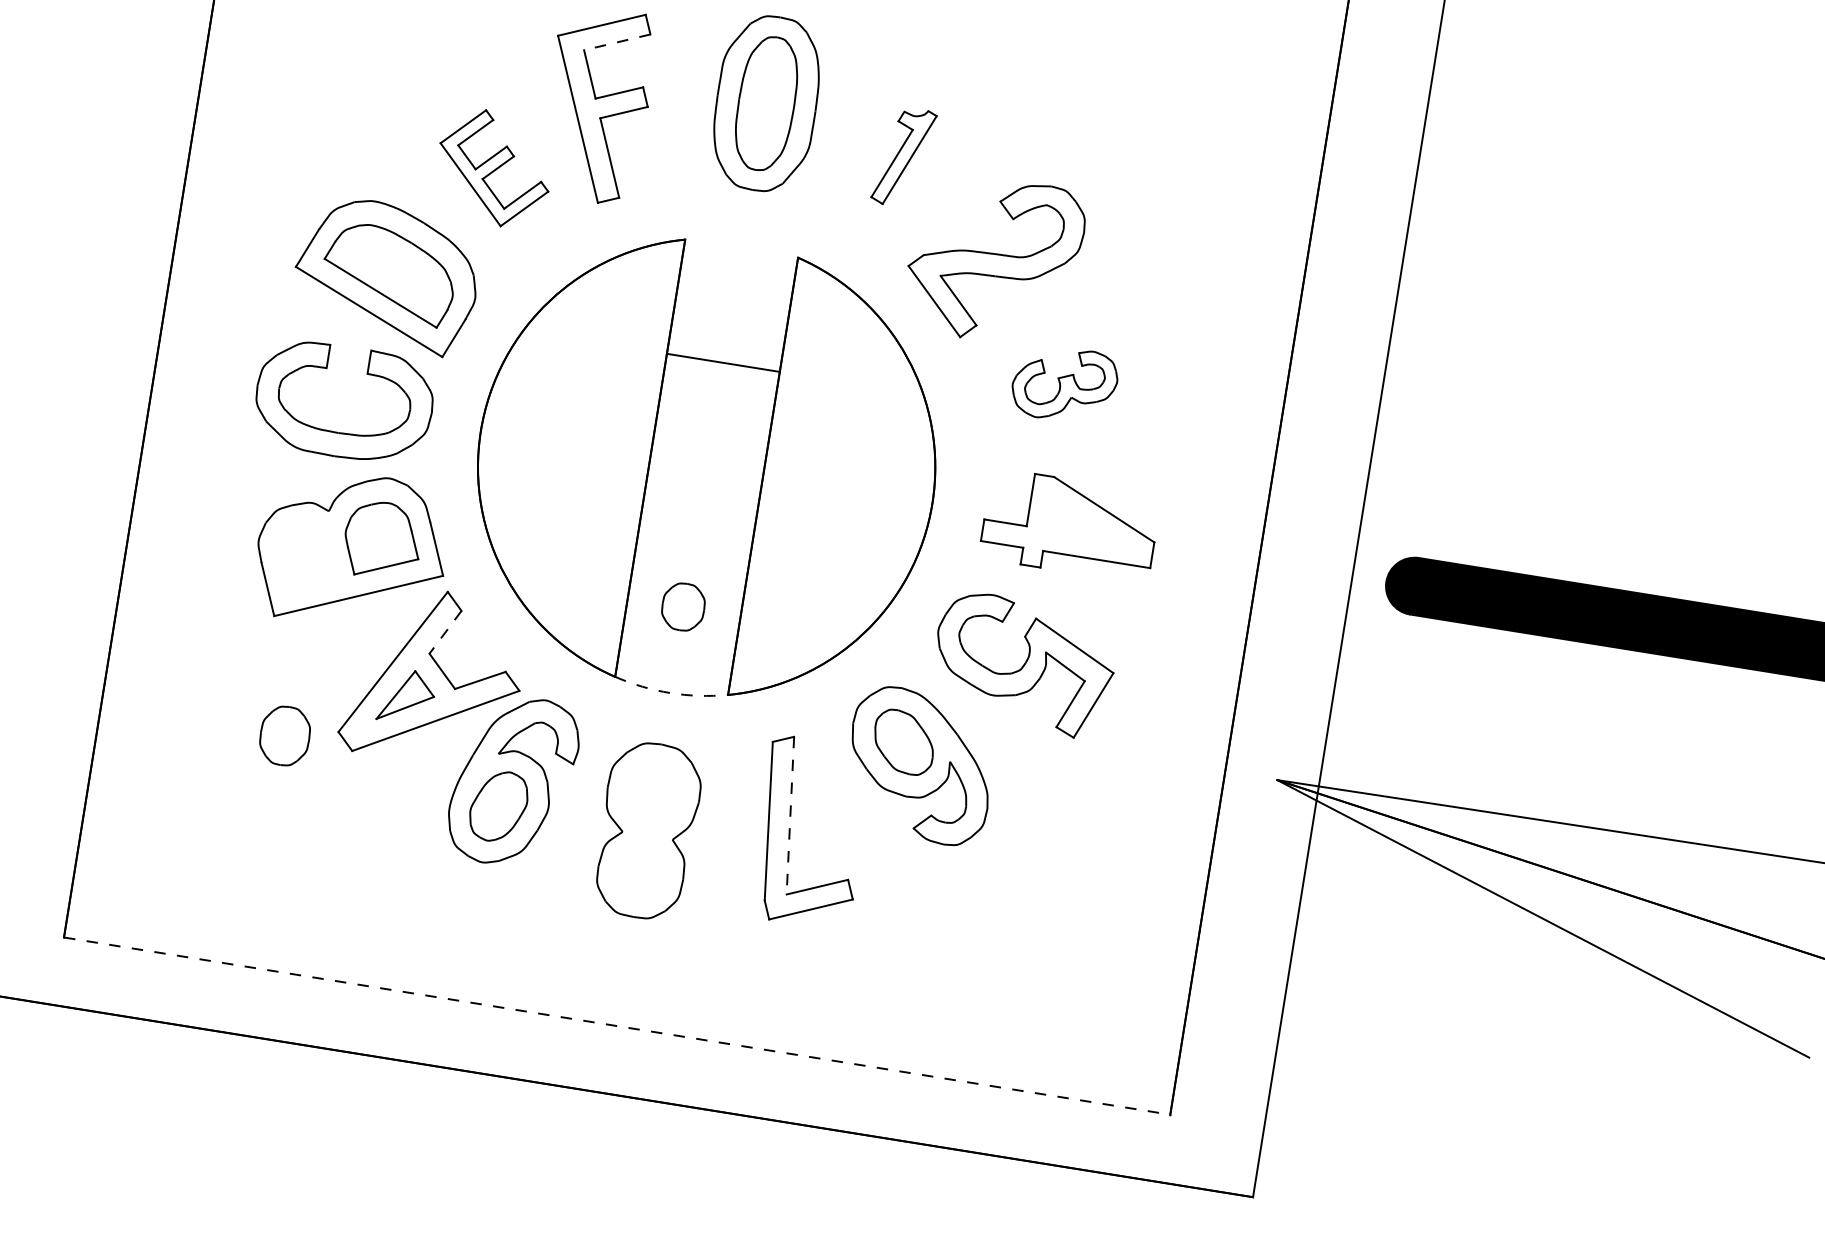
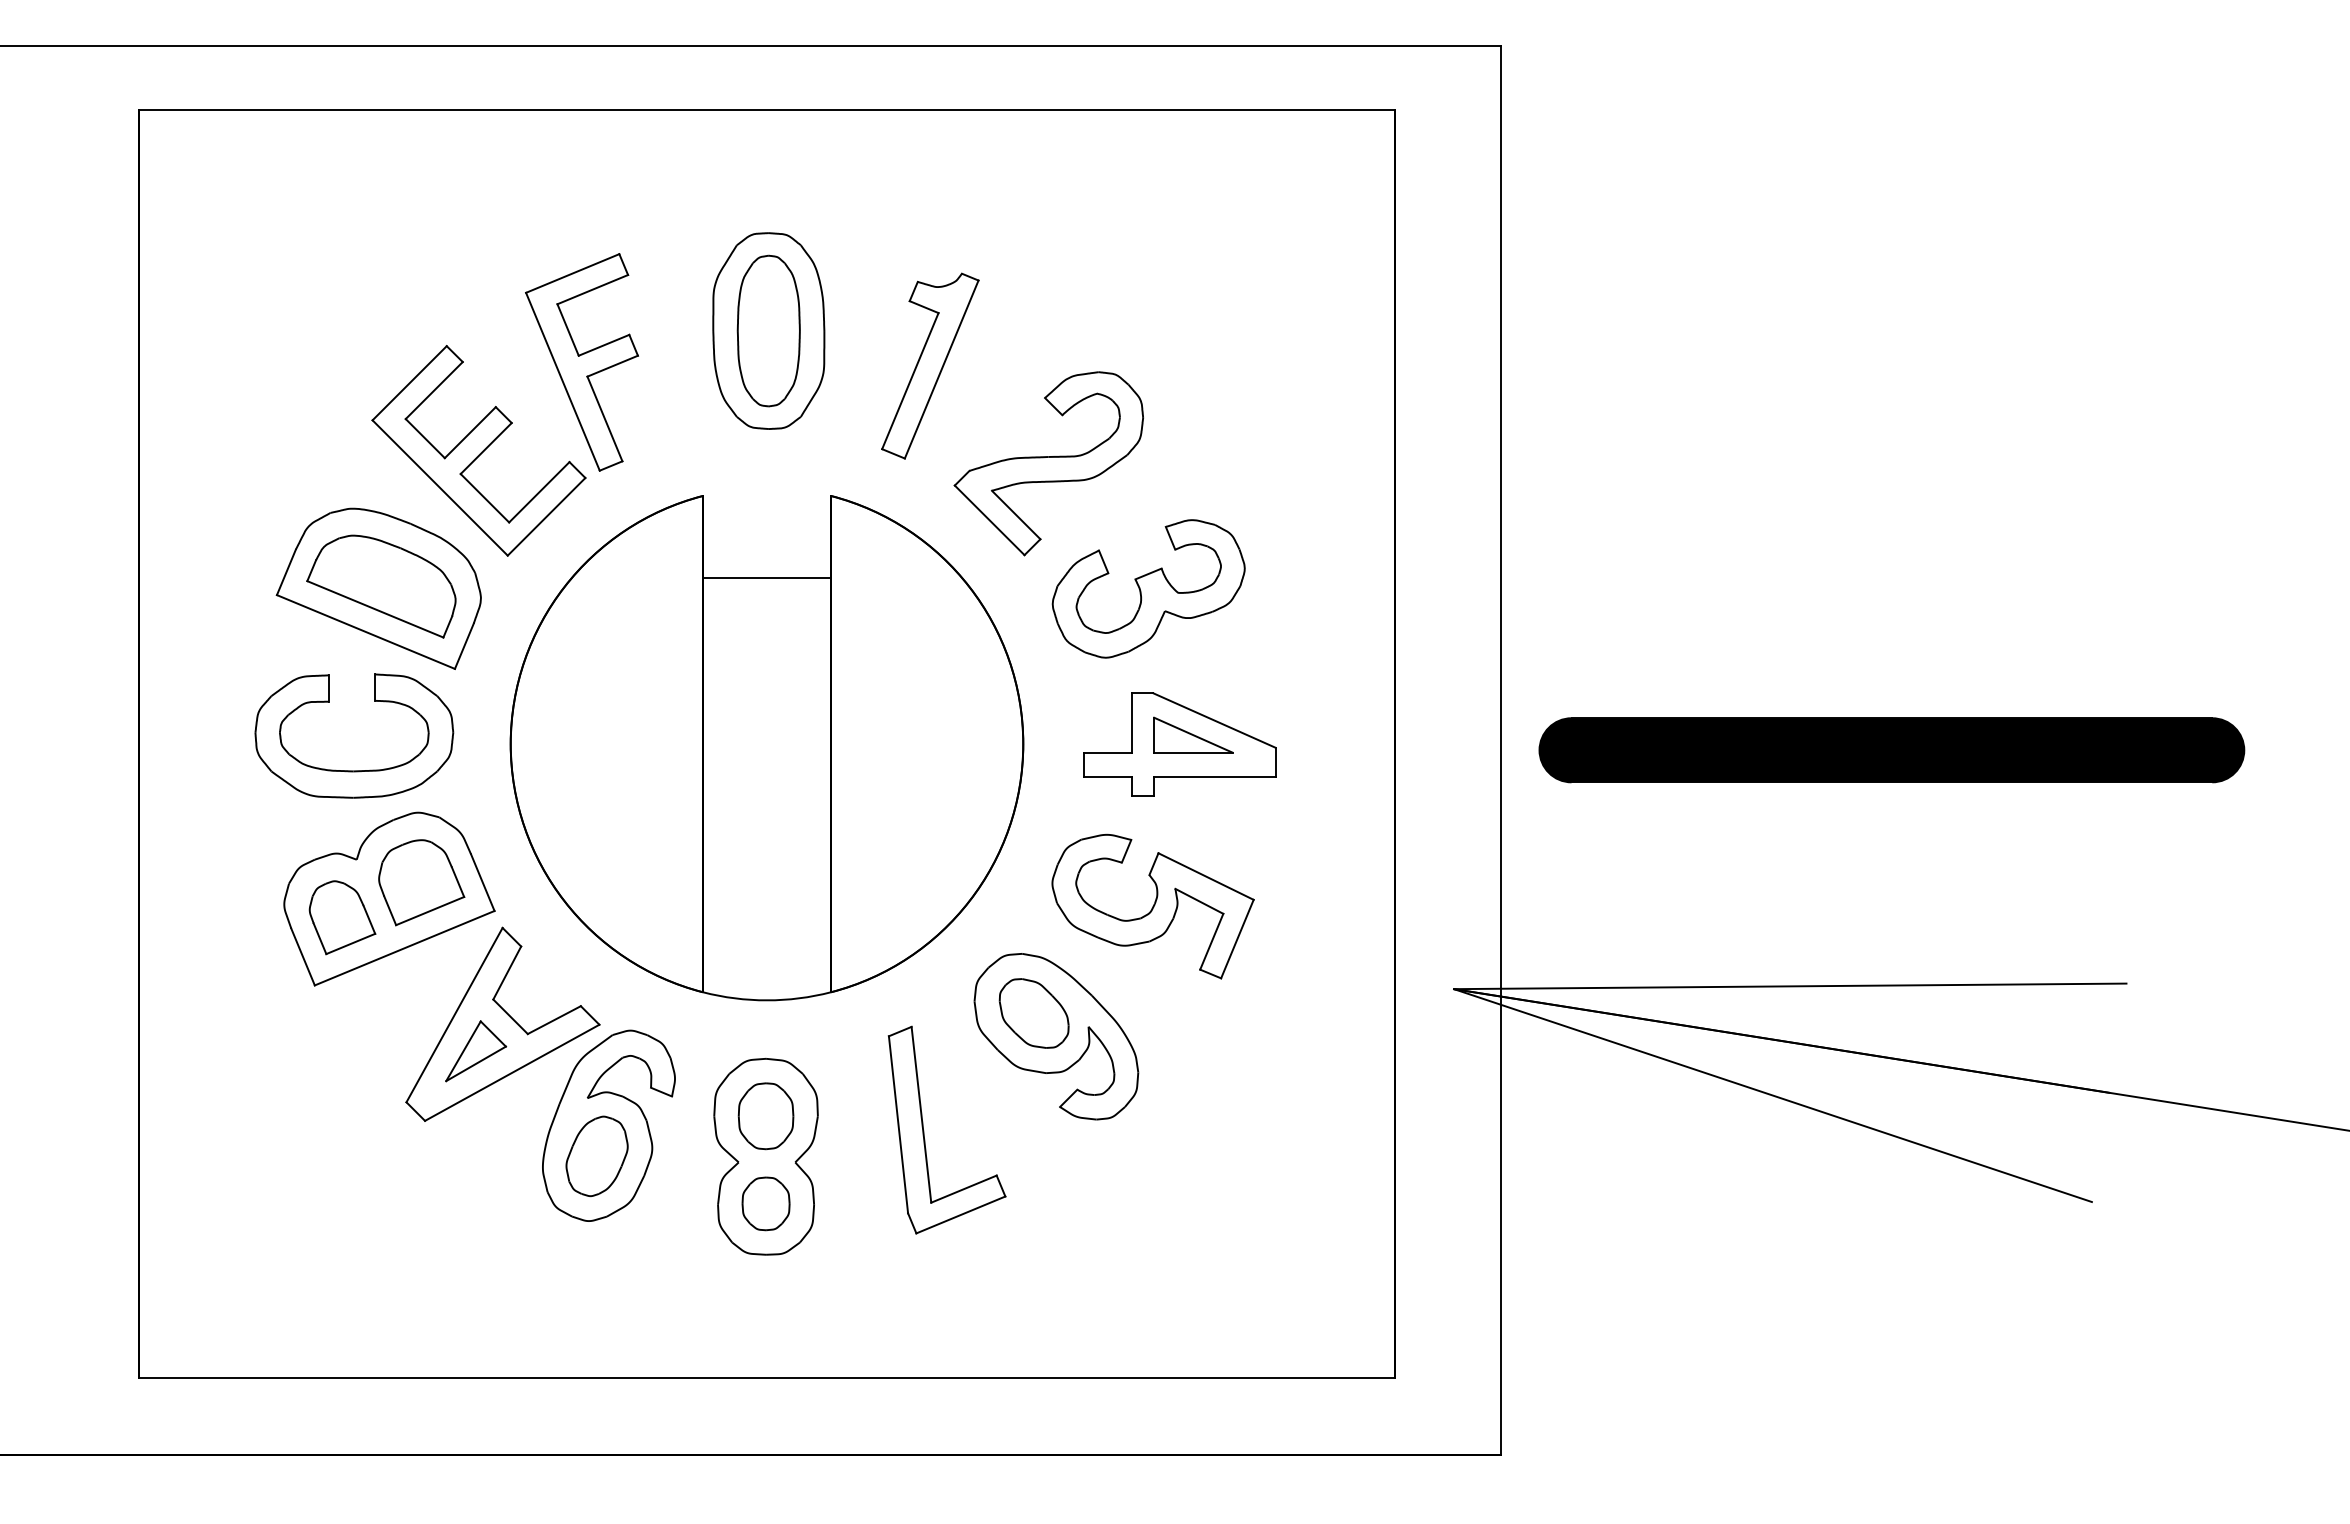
line: (617, 42) -> (592, 289), dashed -> solid
part: (904, 156) -> (930, 365), size x1.67
part: (493, 167) -> (478, 450), size x1.67
line: (722, 362) -> (766, 577), moved
part: (1064, 384) -> (1148, 588), size x1.67
part: (1083, 519) -> (1193, 734), added
part: (308, 560) -> (342, 917), added
part: (682, 606) -> (765, 1203), moved
line: (445, 632) -> (507, 973), dashed -> solid
arc: (670, 693) -> (767, 1000), dashed -> solid
part: (284, 736) -> (765, 1116), moved
line: (790, 816) -> (921, 1115), dashed -> solid
line: (617, 1026) -> (767, 1378), dashed -> solid

